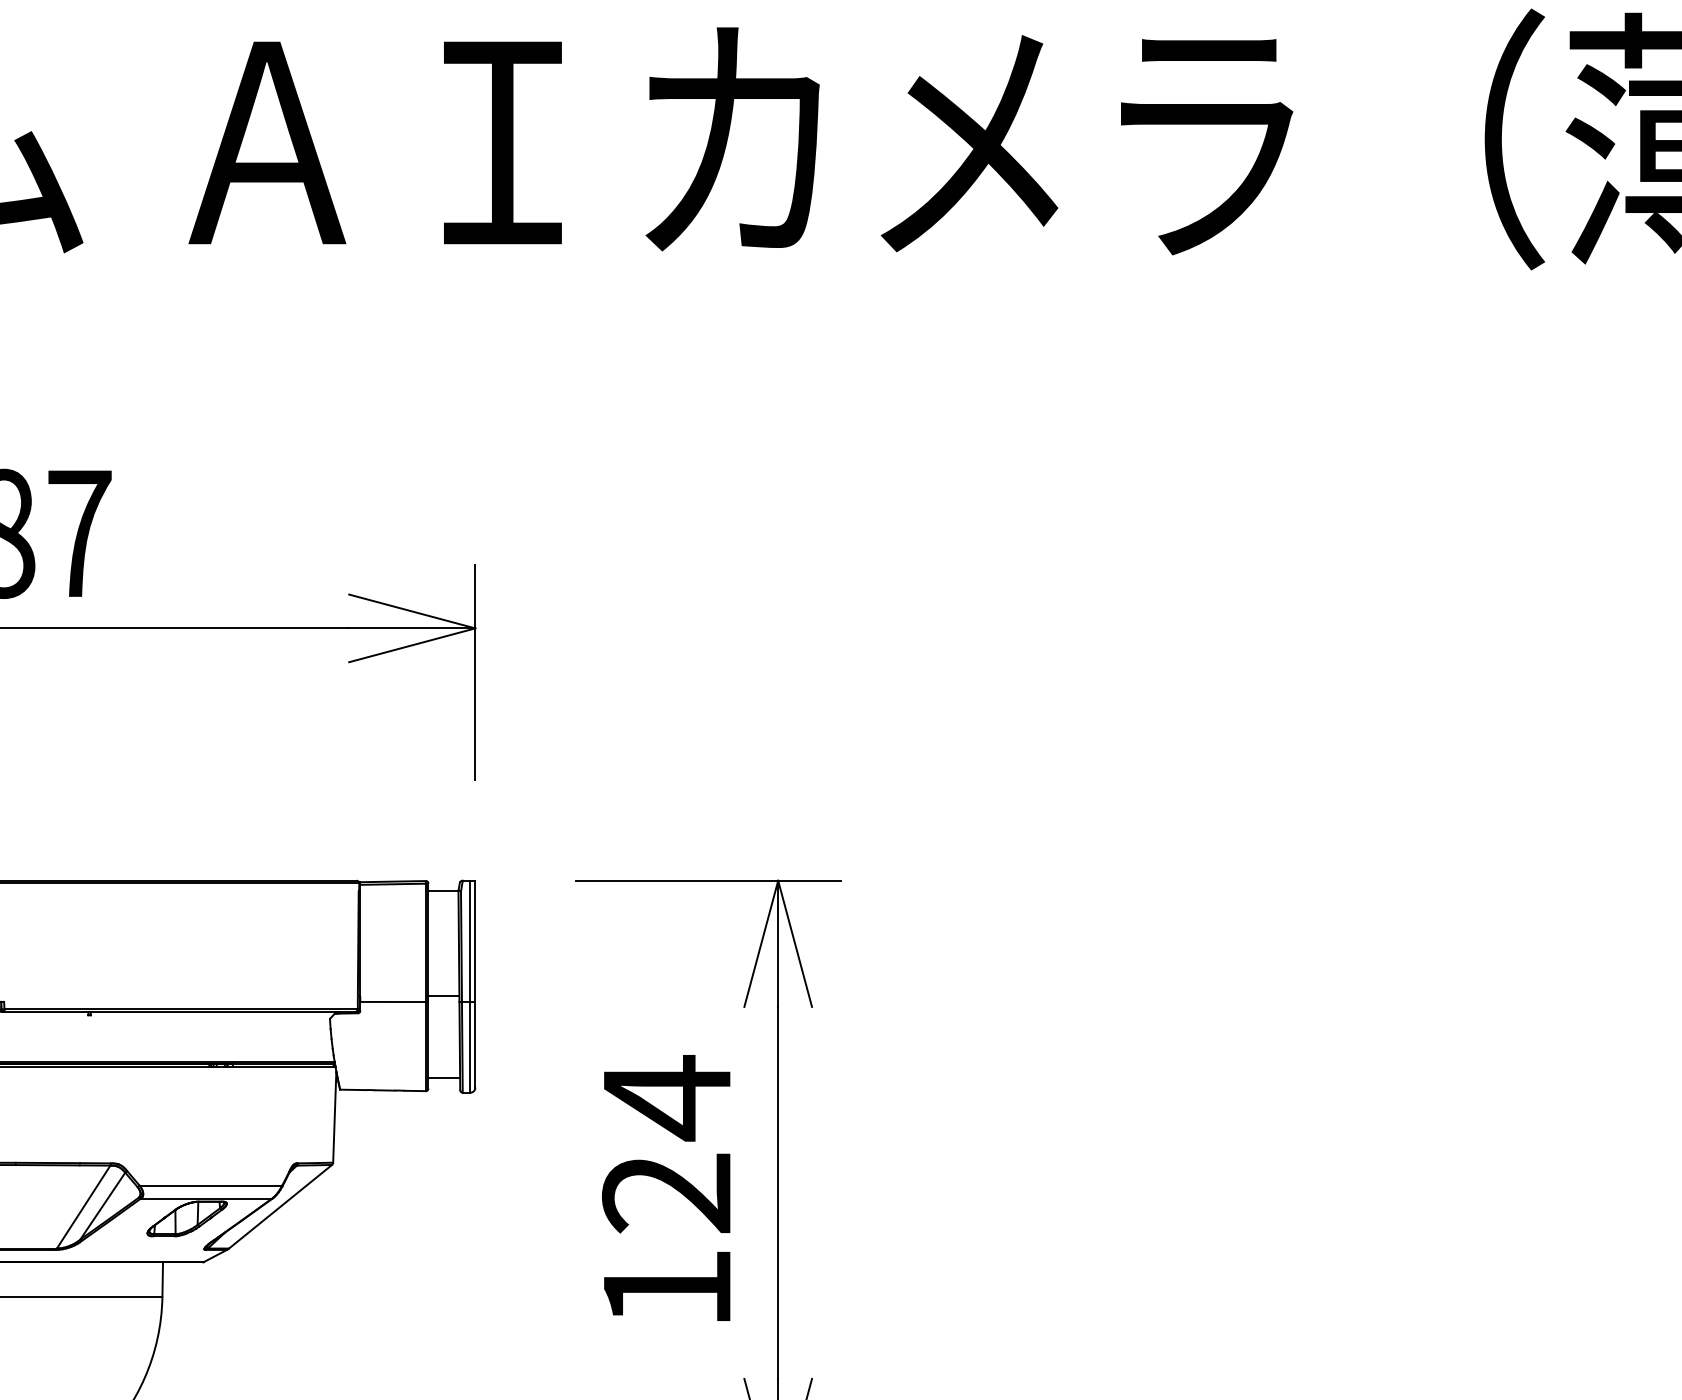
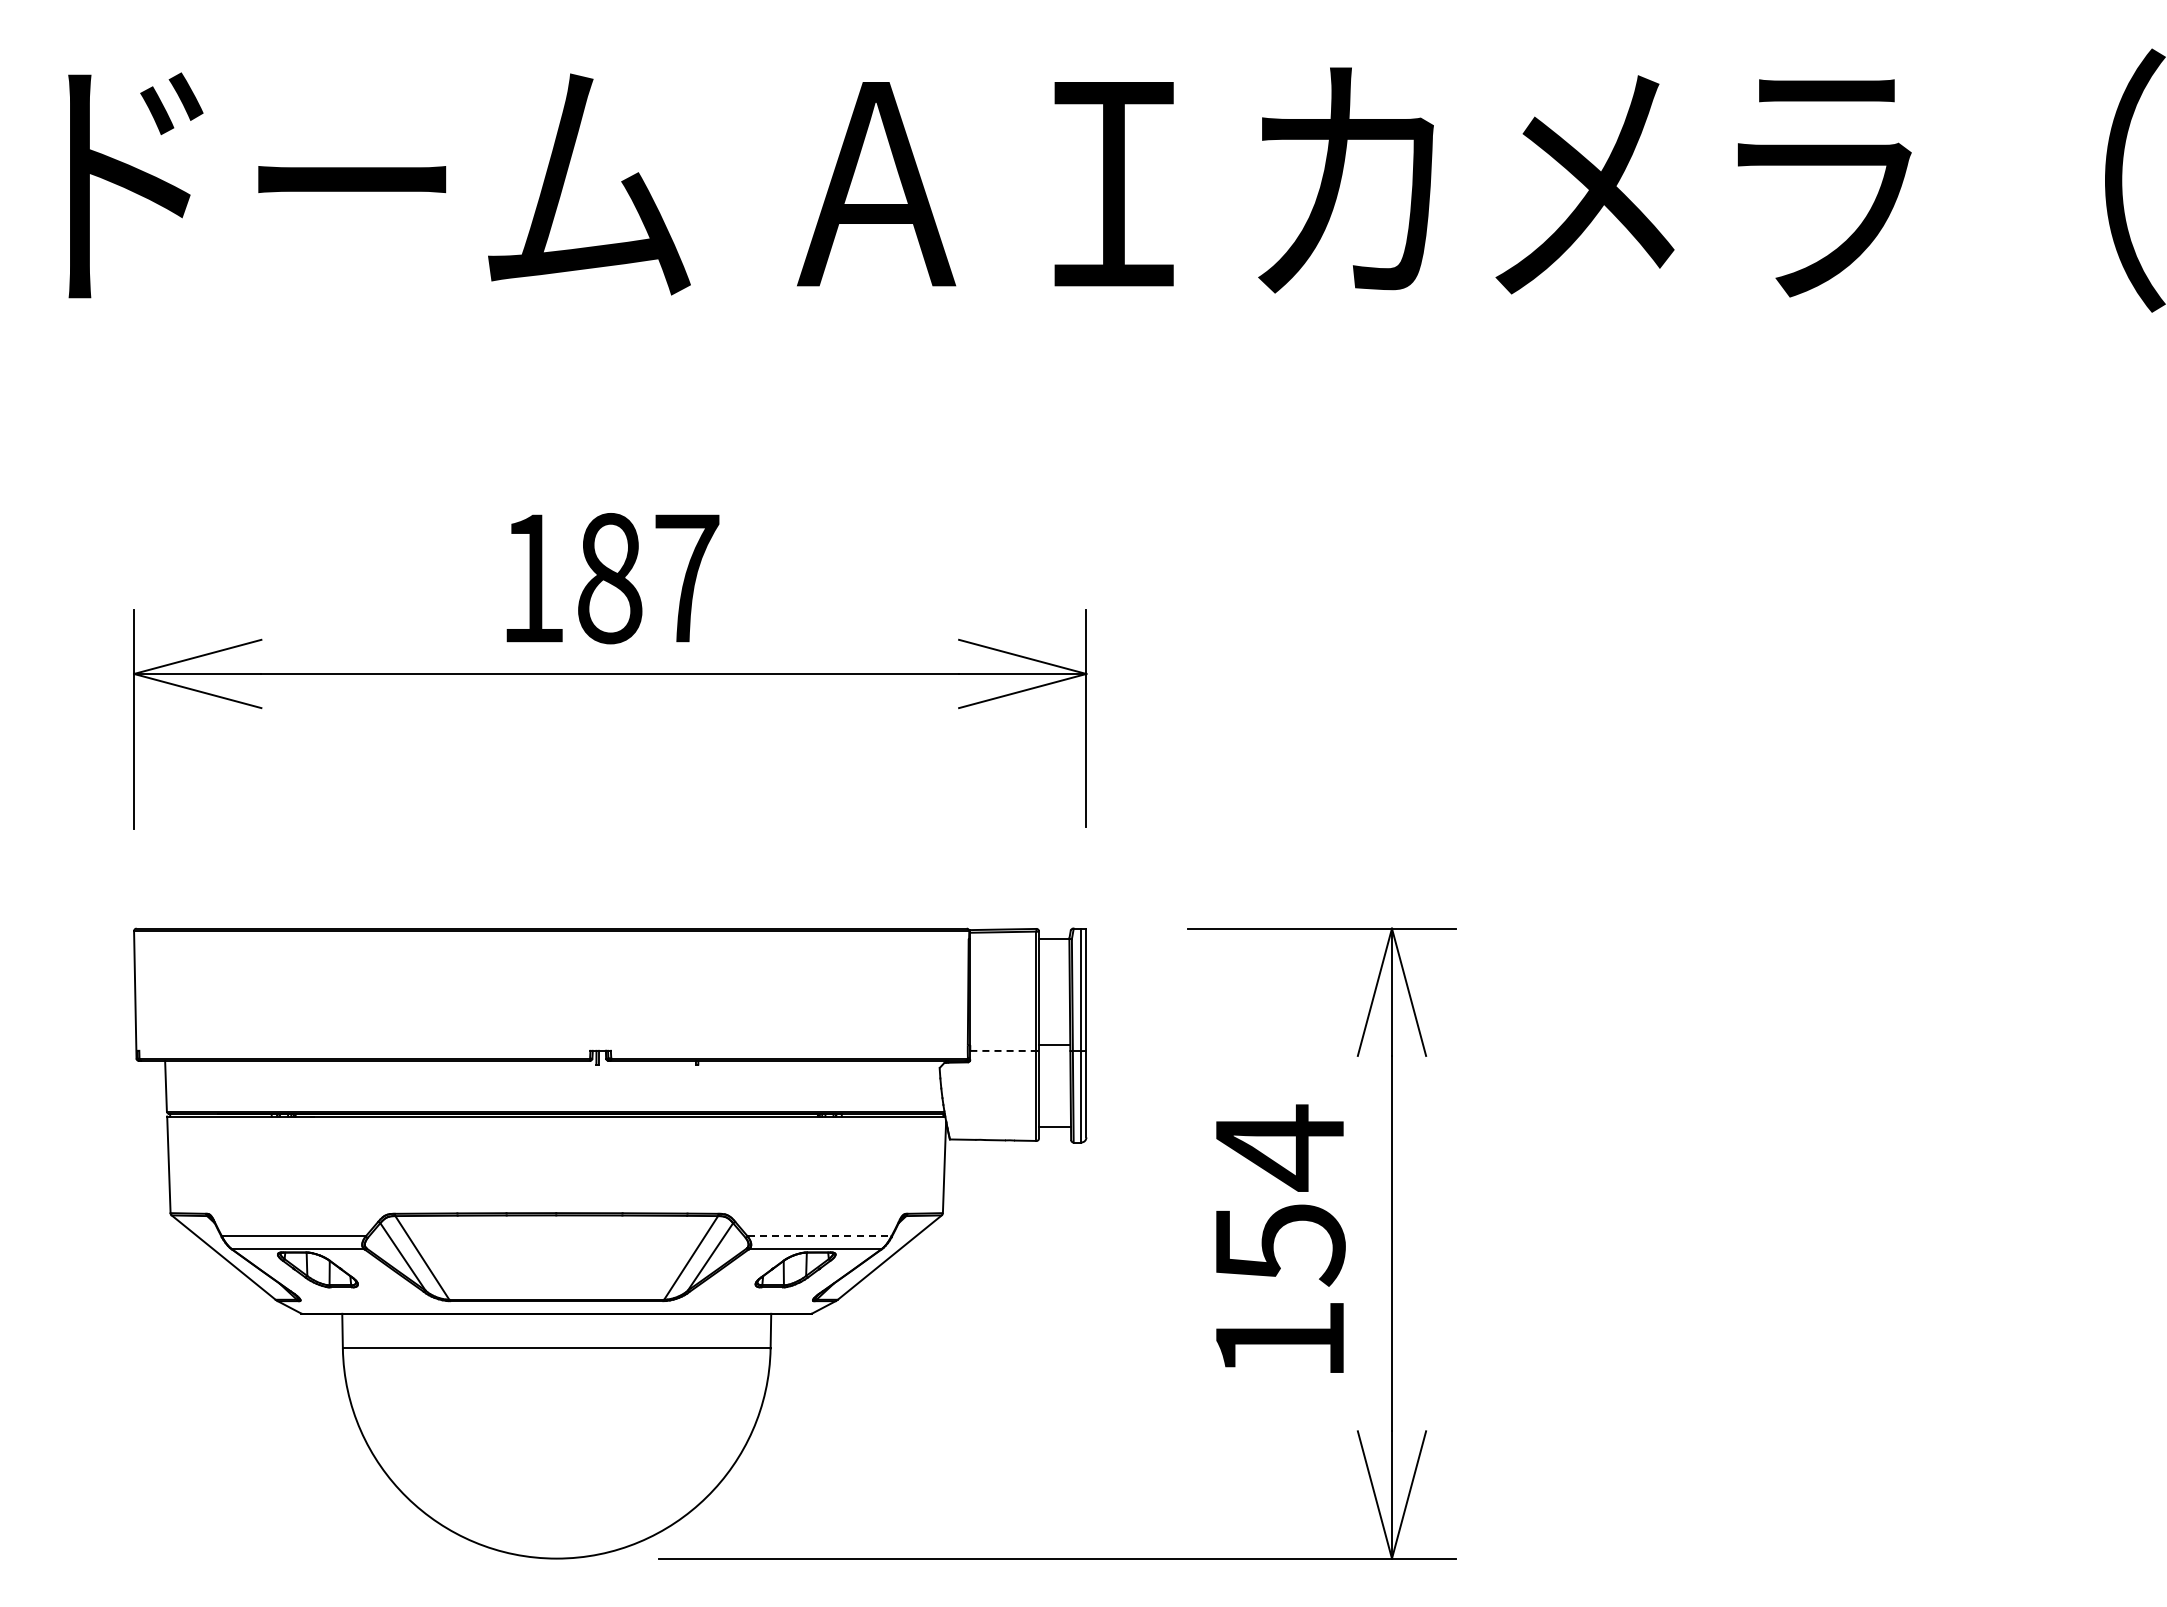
line: (393, 1001) -> (1003, 1050), solid -> dashed
line: (210, 1185) -> (819, 1236), solid -> dashed
text: (666, 1194) -> (1279, 1245), 124 -> 154

